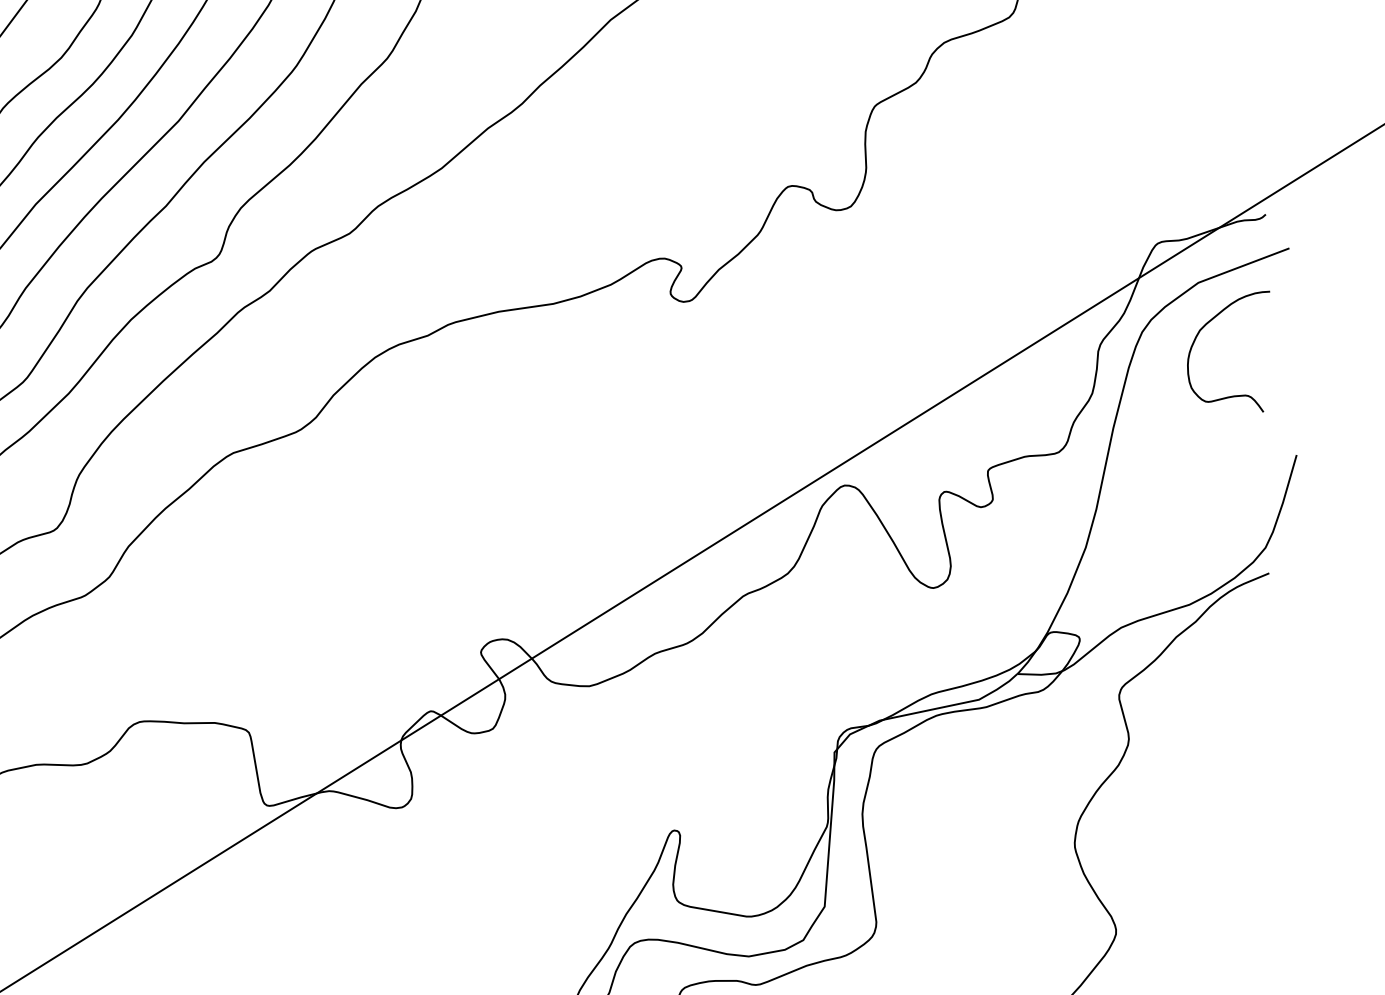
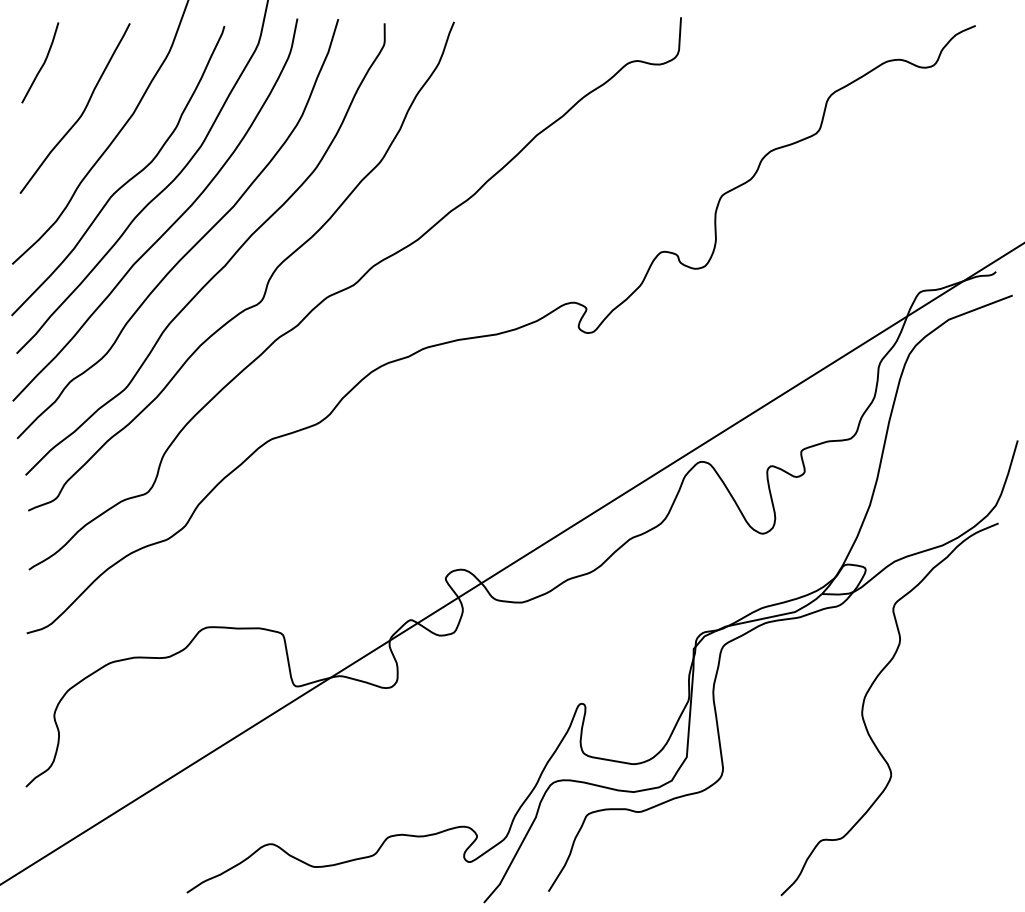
curve: (1199, 335) -> (949, 356), removed

